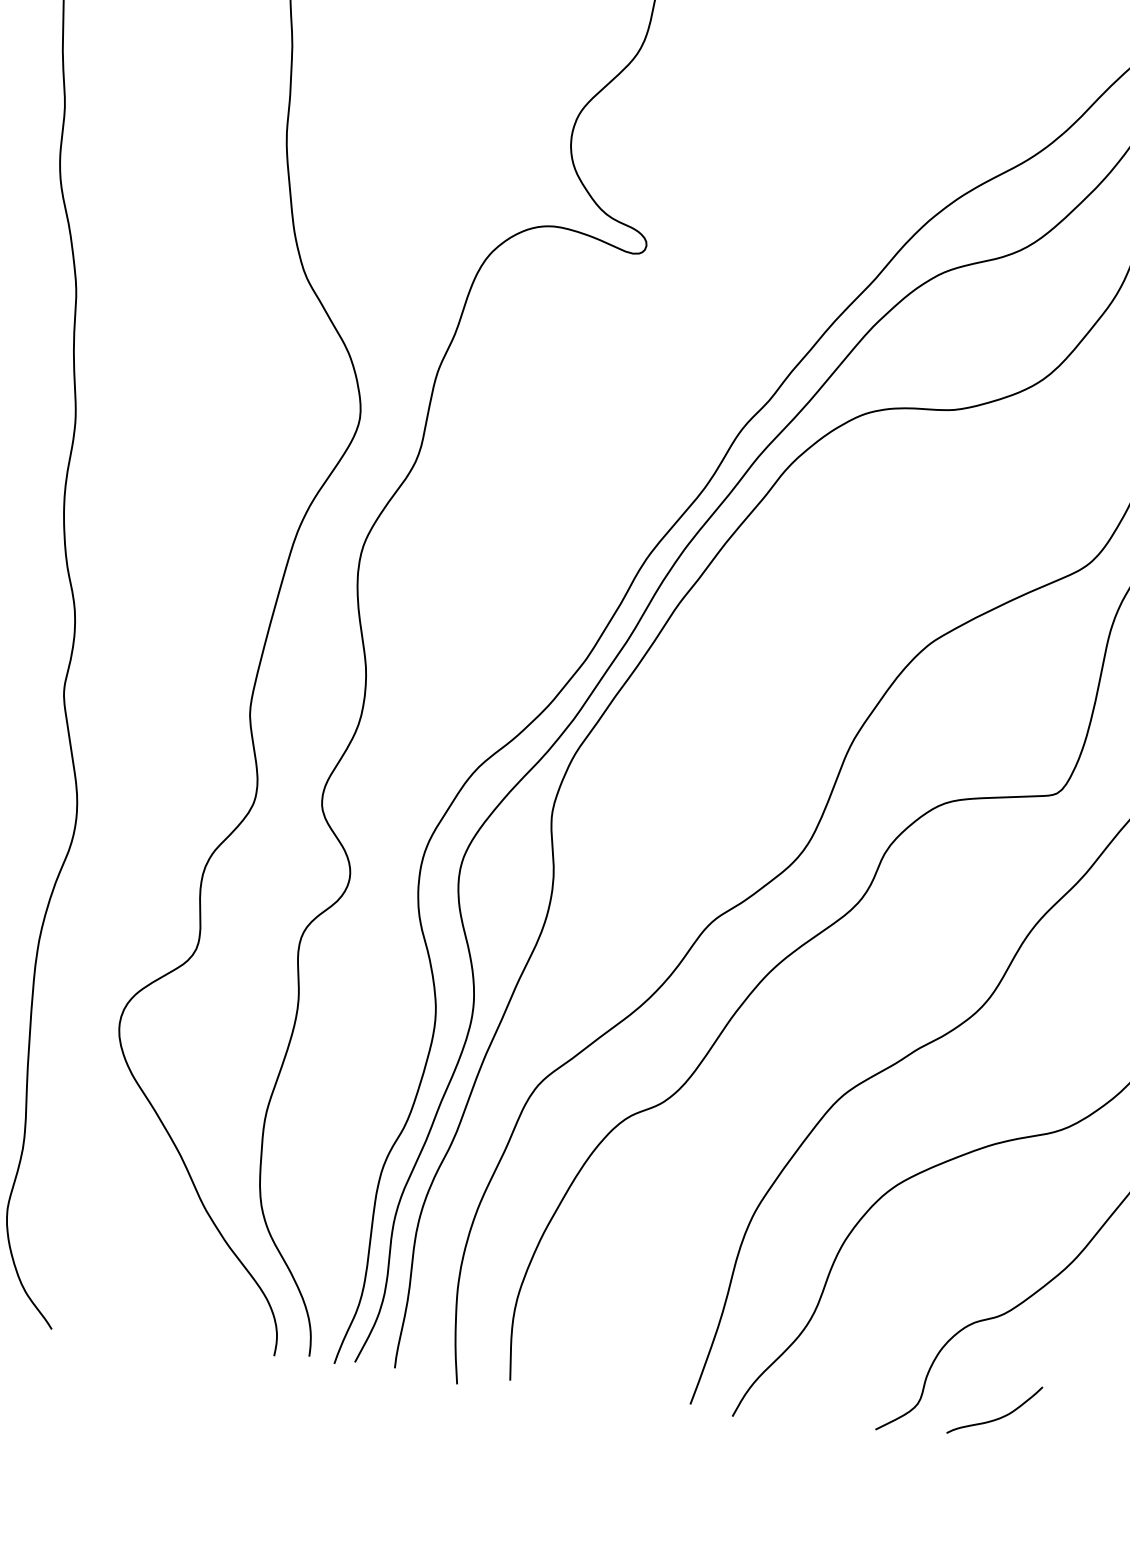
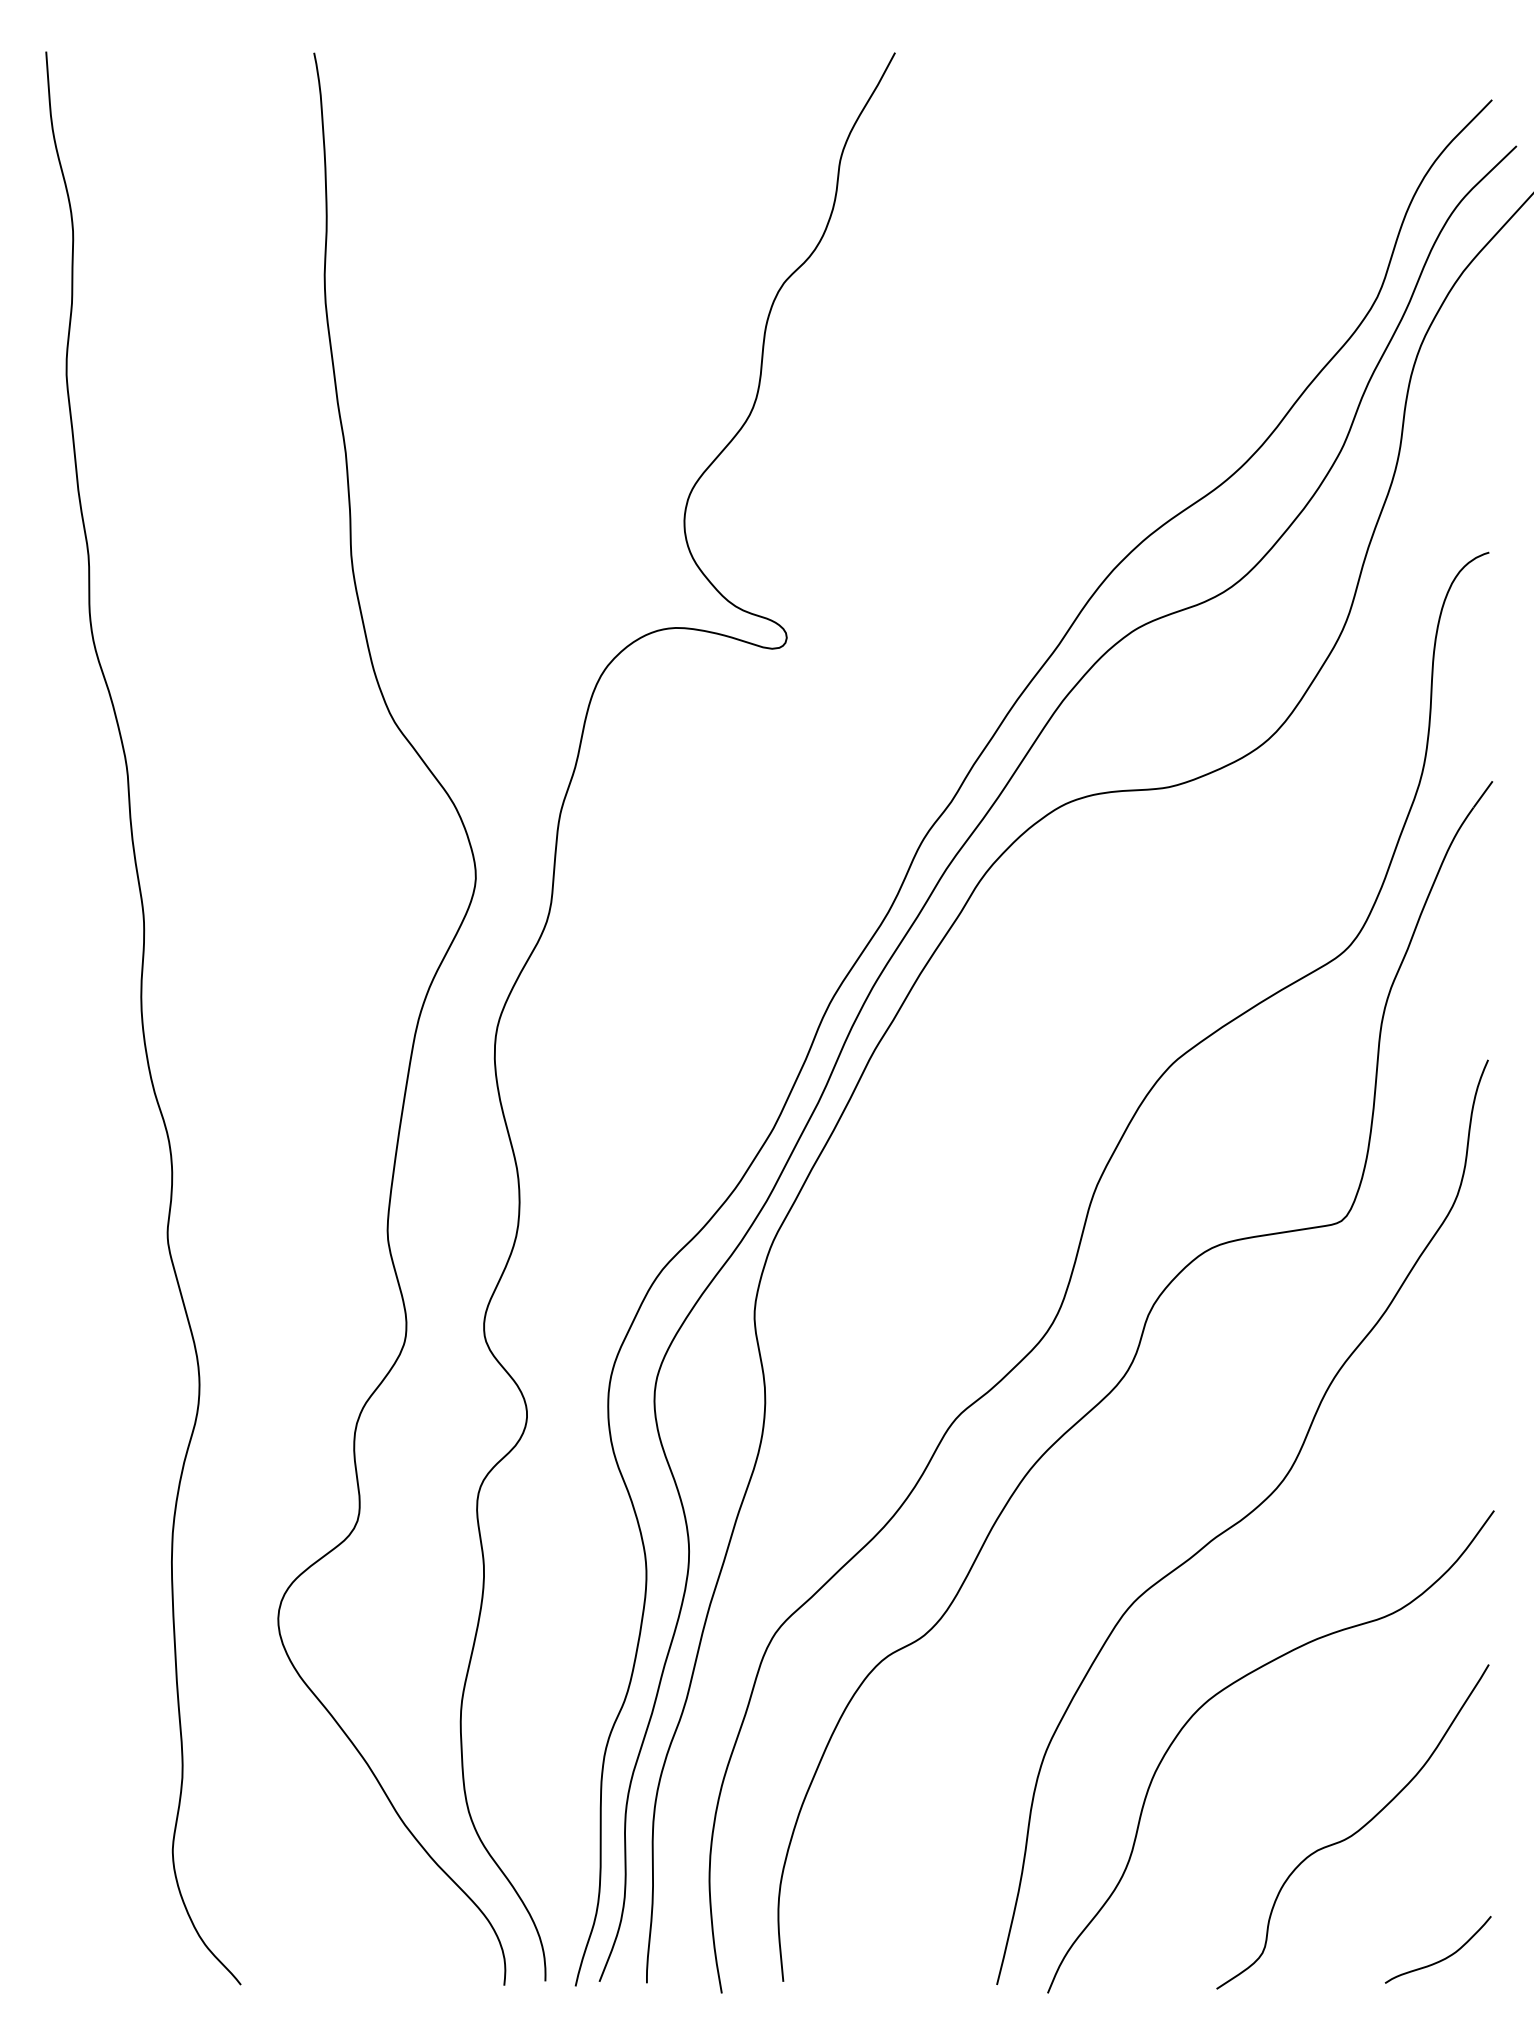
curve: (996, 1418) -> (1441, 1959), moved

